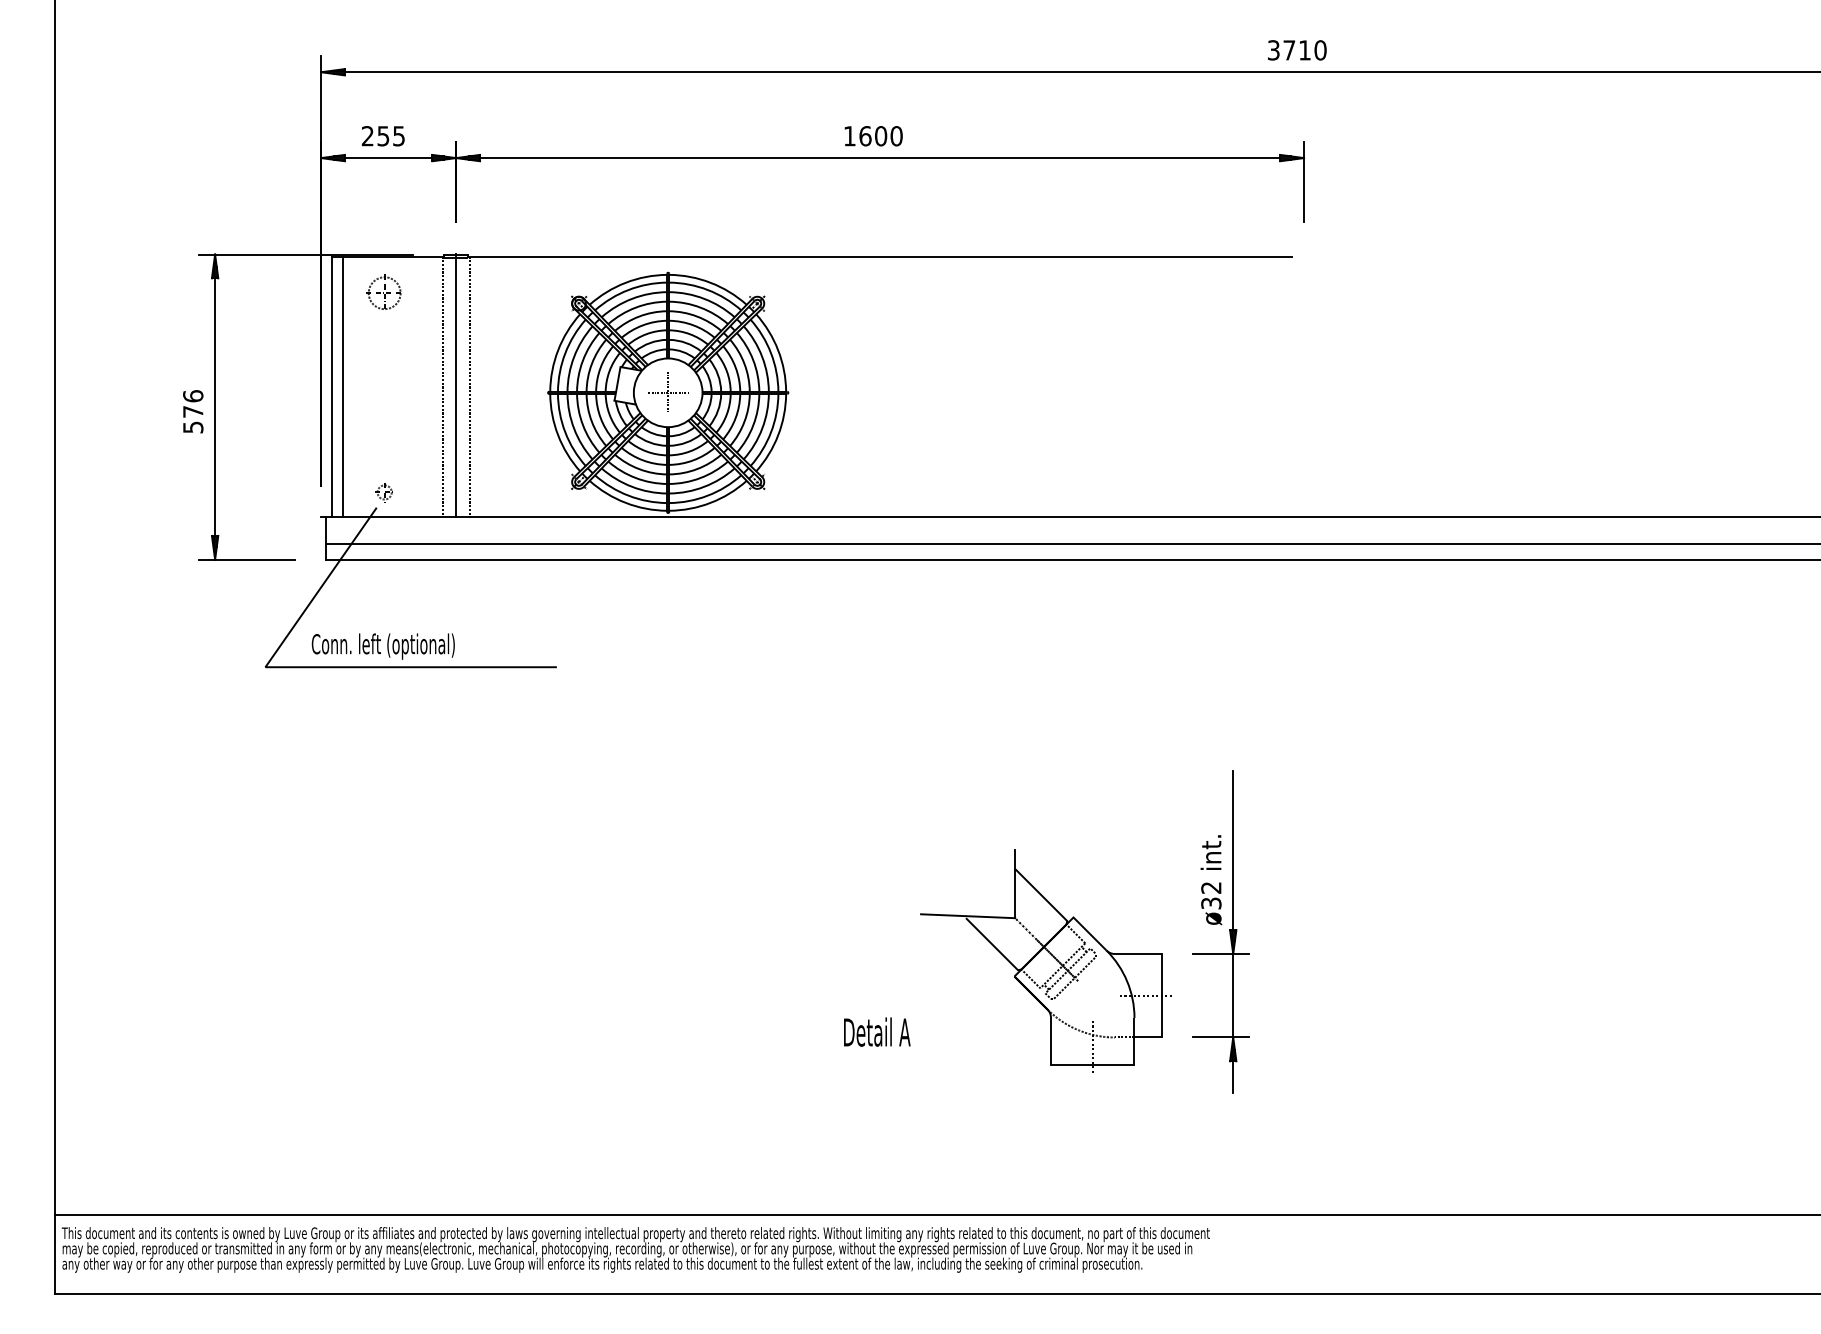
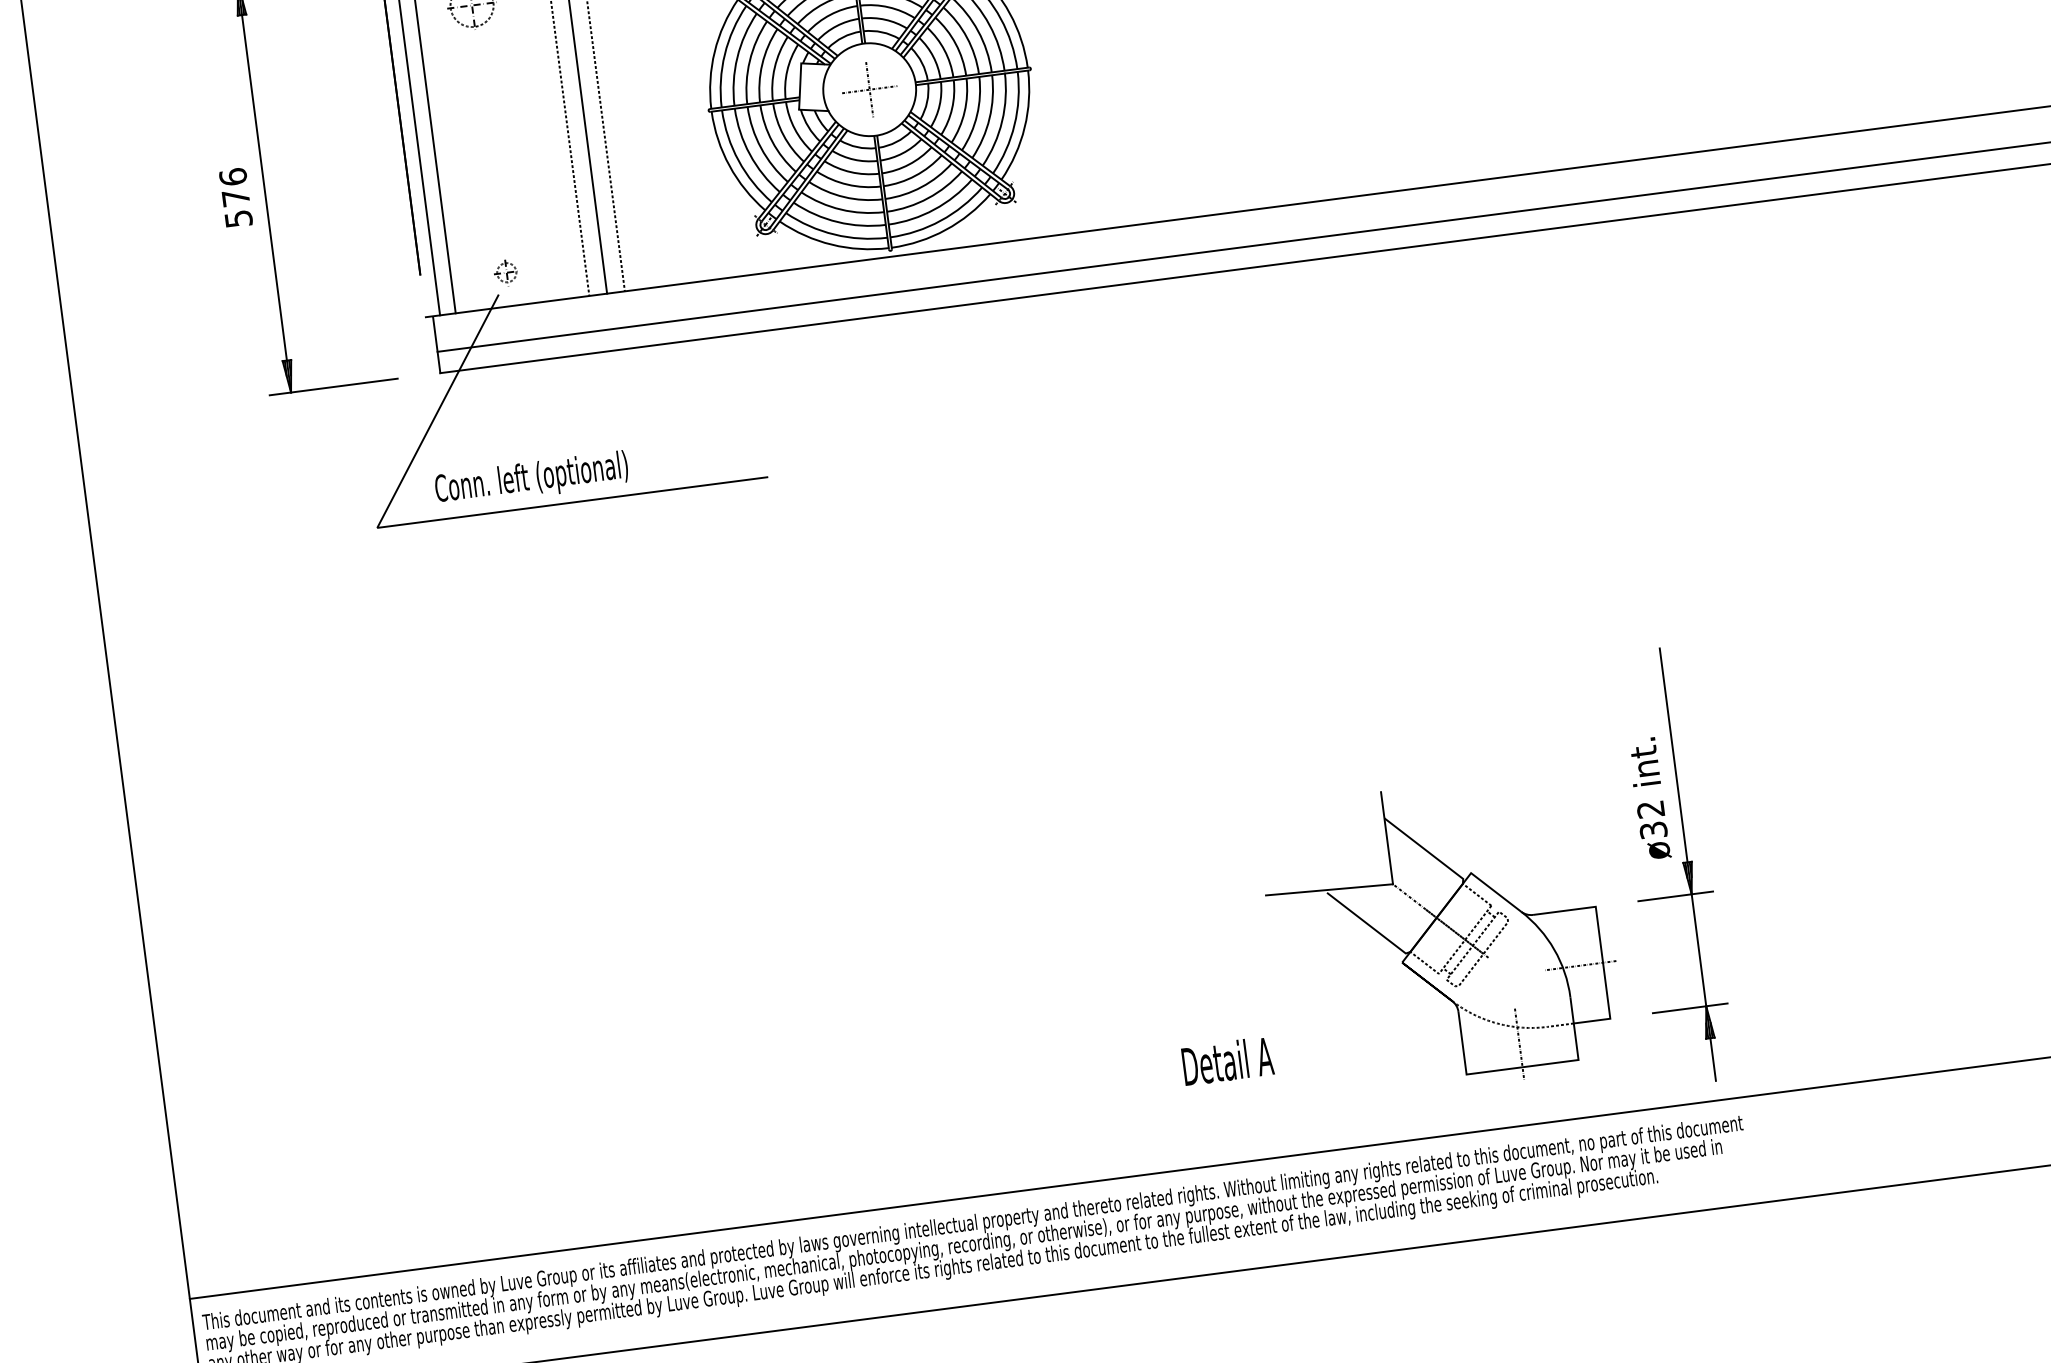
part: (1046, 931) -> (1437, 896), moved

